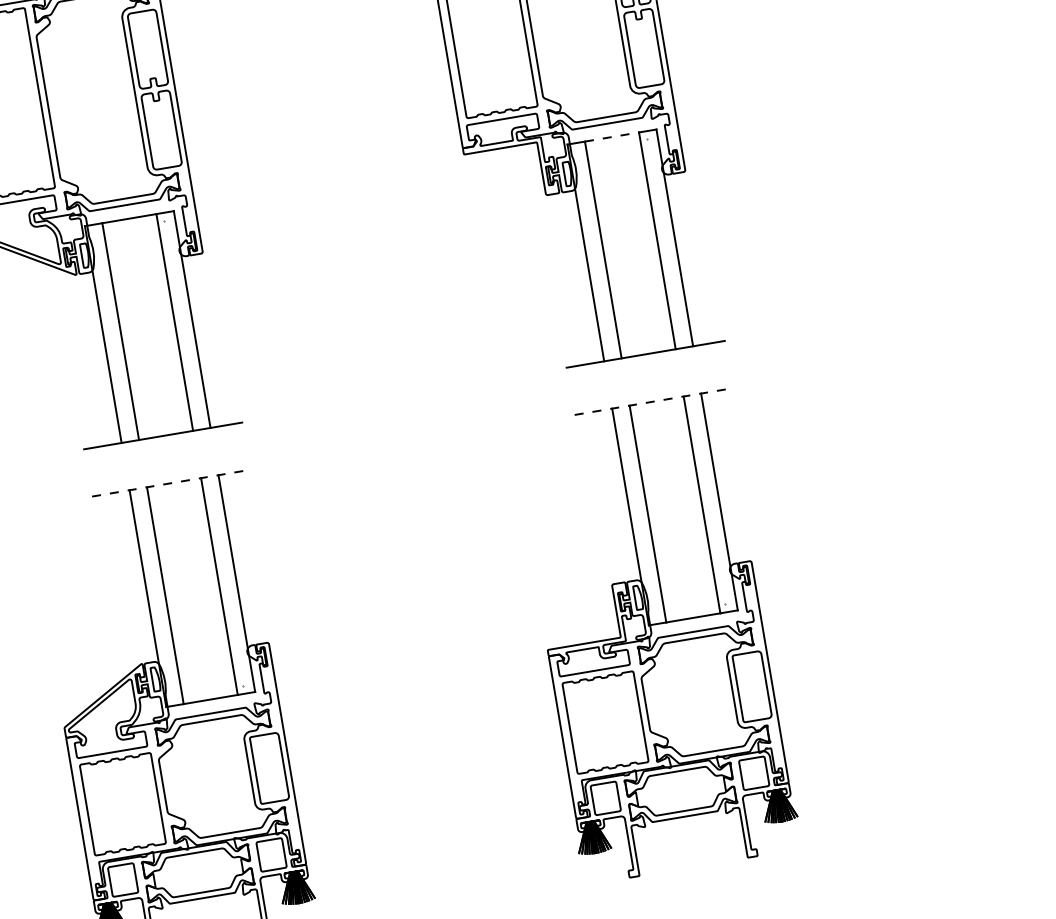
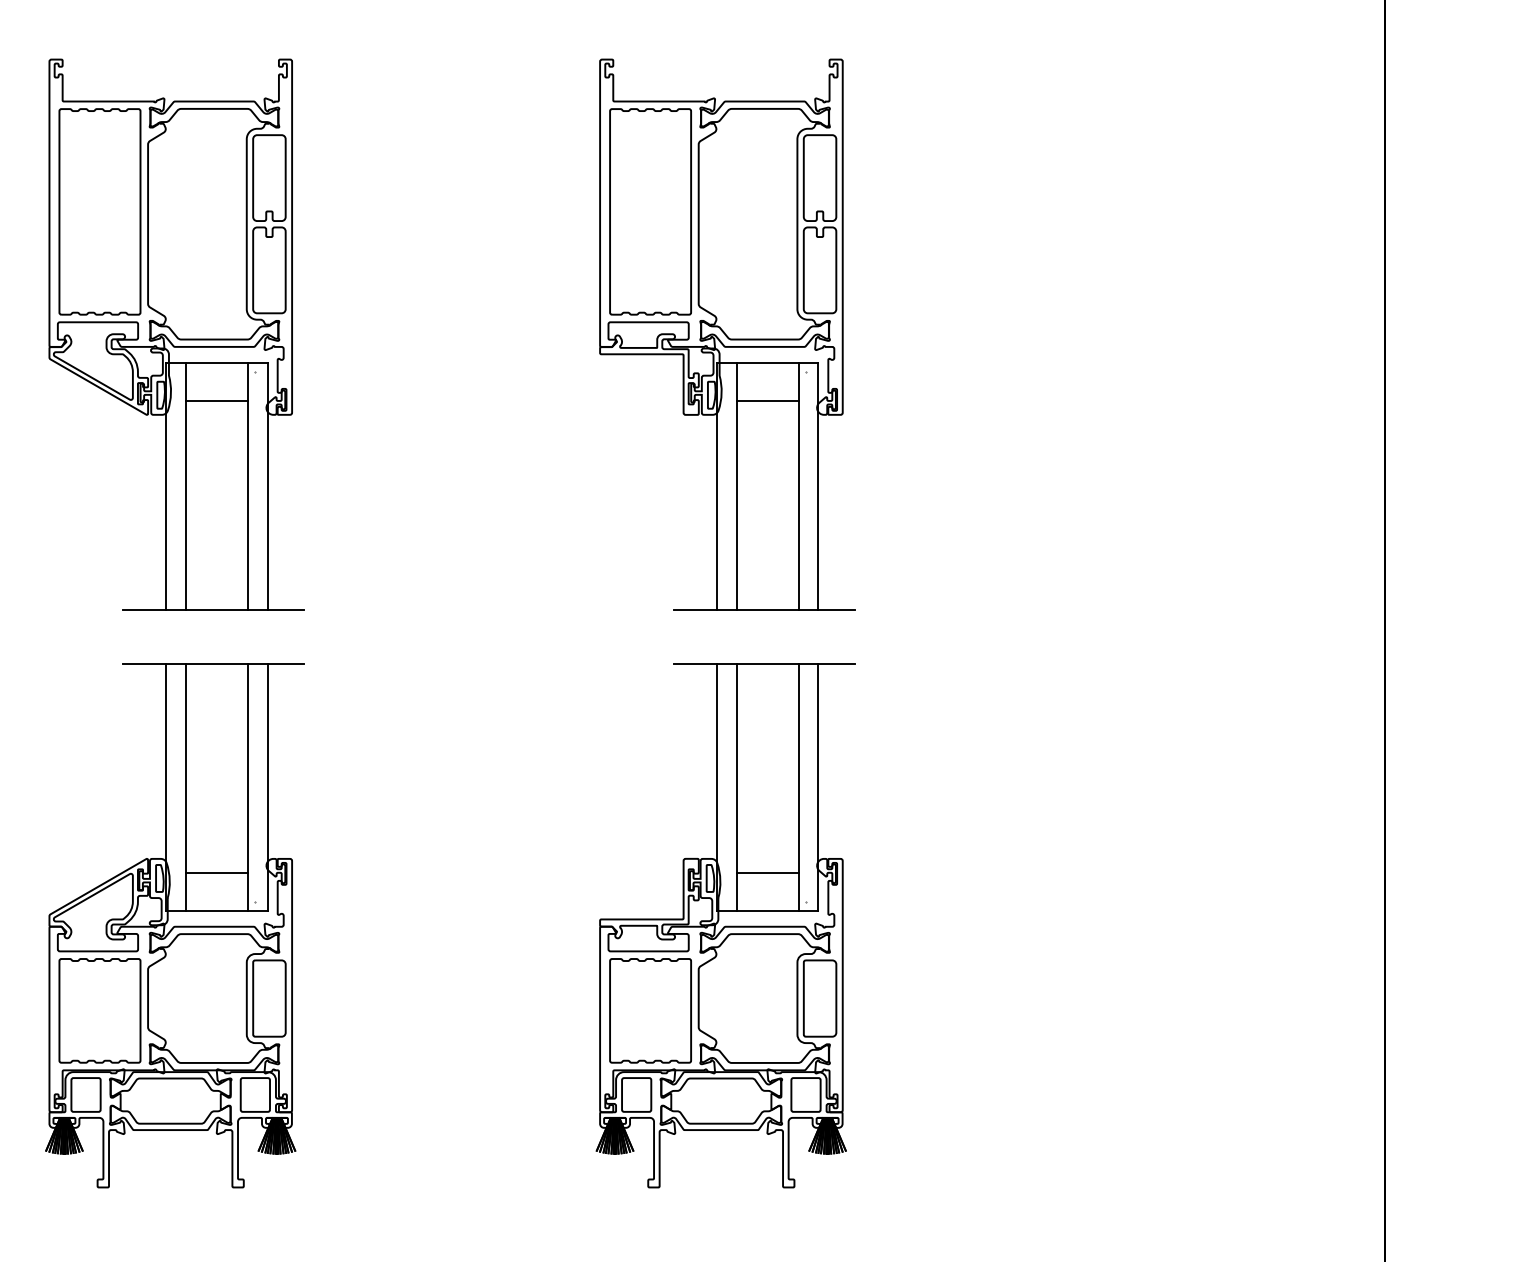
line: (612, 136) -> (768, 362), dashed -> solid
line: (617, 170) -> (767, 400), added
line: (134, 252) -> (216, 400), added
line: (653, 401) -> (764, 663), dashed -> solid
line: (171, 482) -> (214, 663), dashed -> solid
line: (687, 584) -> (767, 873), added
line: (204, 666) -> (216, 873), added

